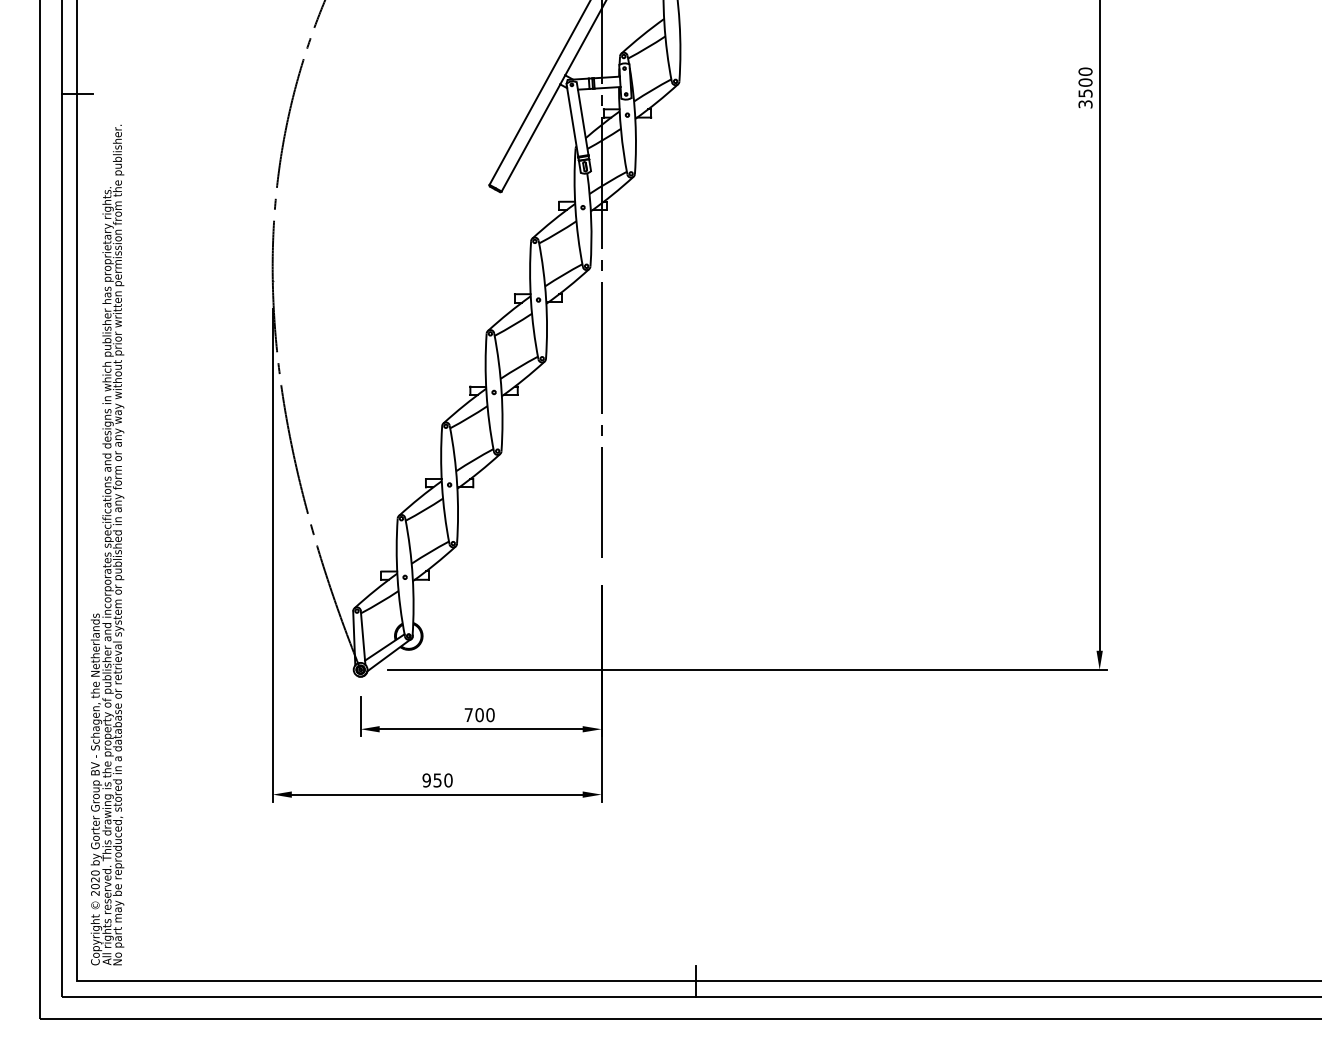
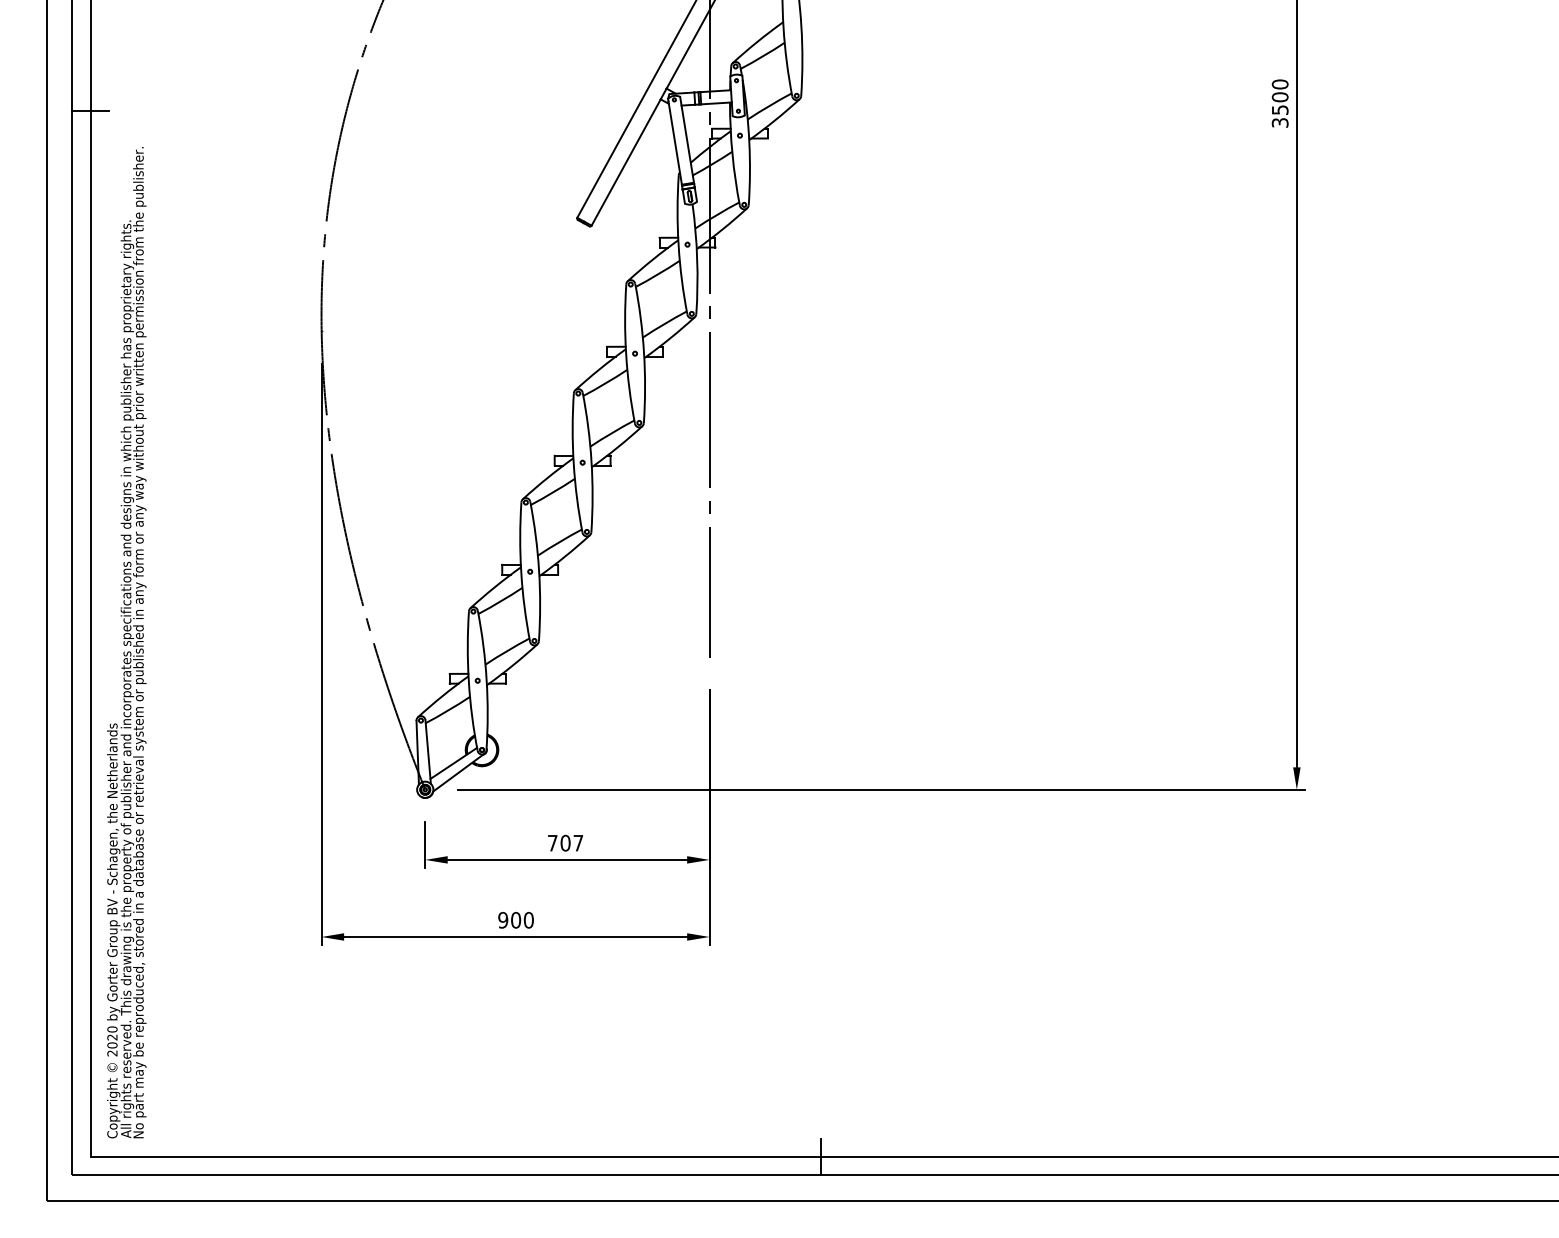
text: (490, 714) -> (578, 842), 700 -> 707
text: (438, 779) -> (516, 919), 950 -> 900

